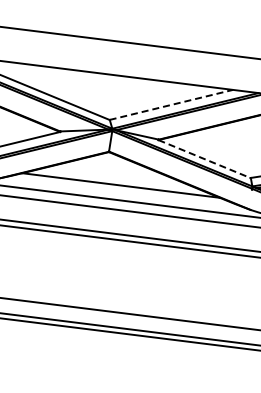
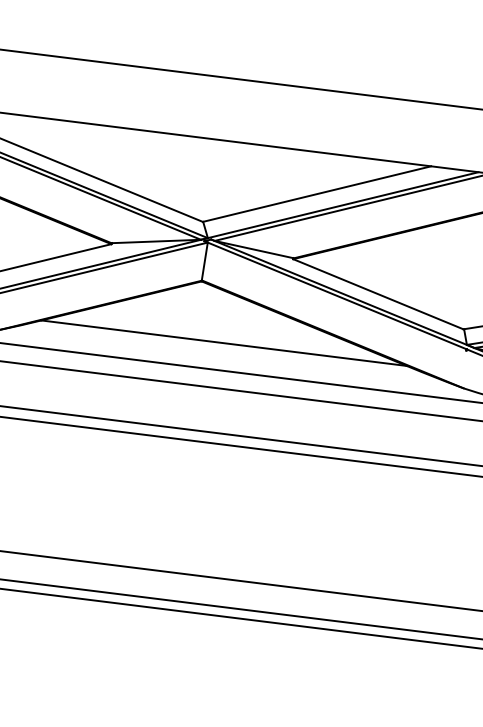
line: (171, 104) -> (317, 193), dashed -> solid
line: (204, 159) -> (378, 295), dashed -> solid

